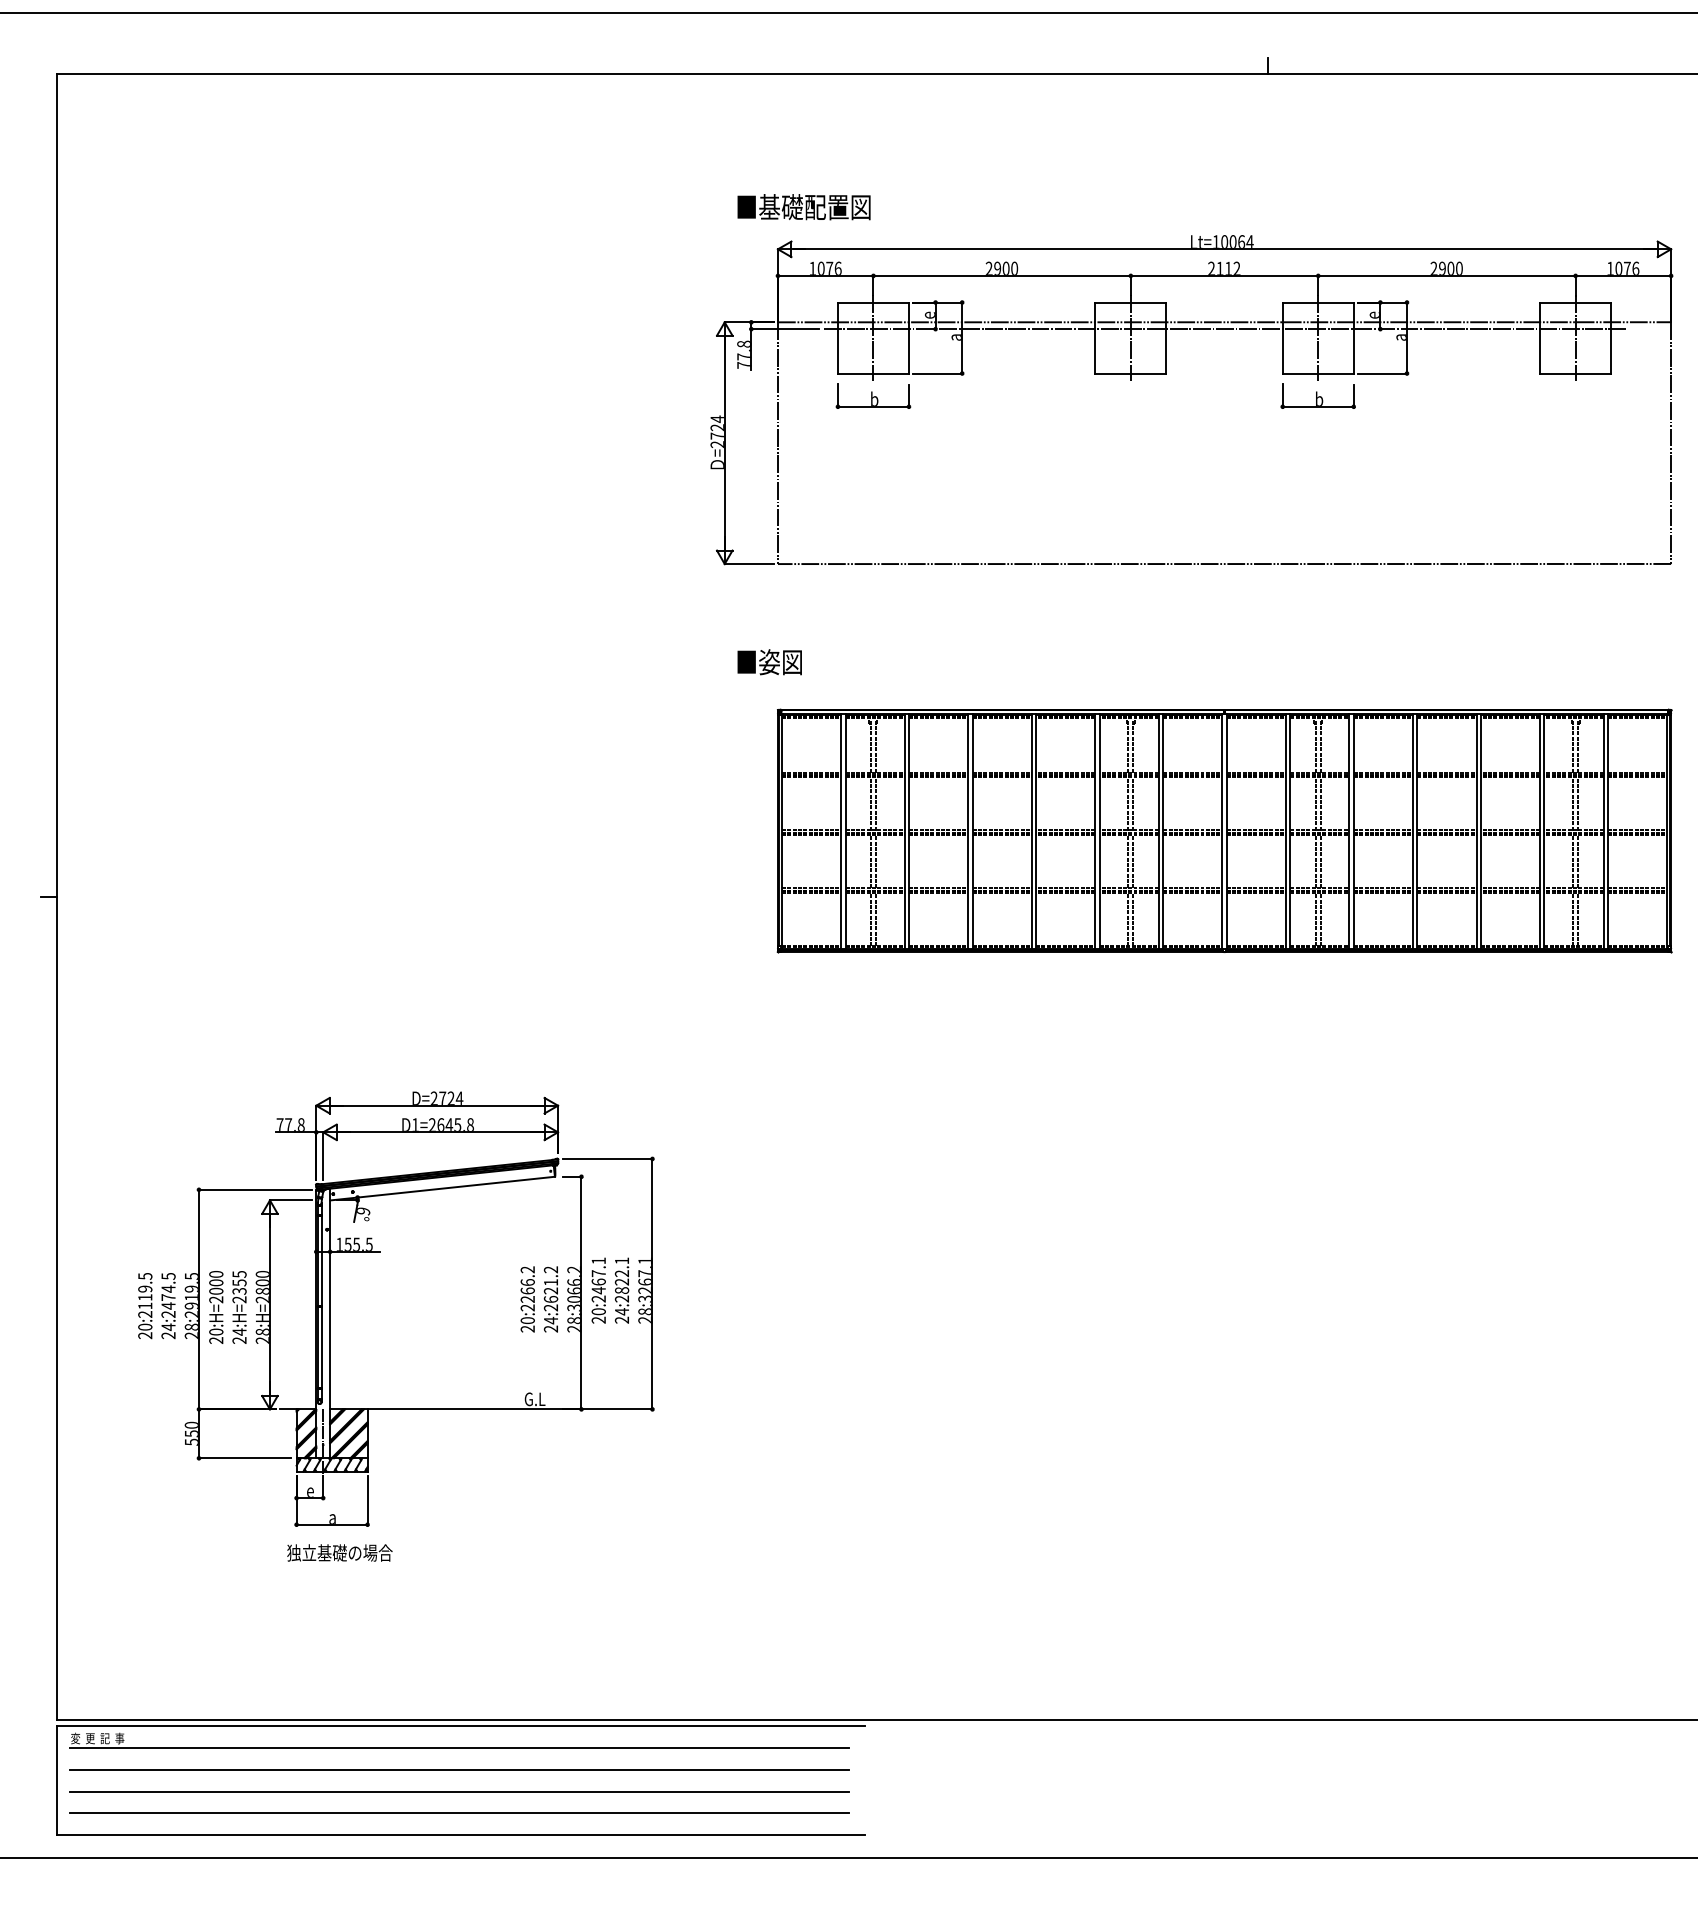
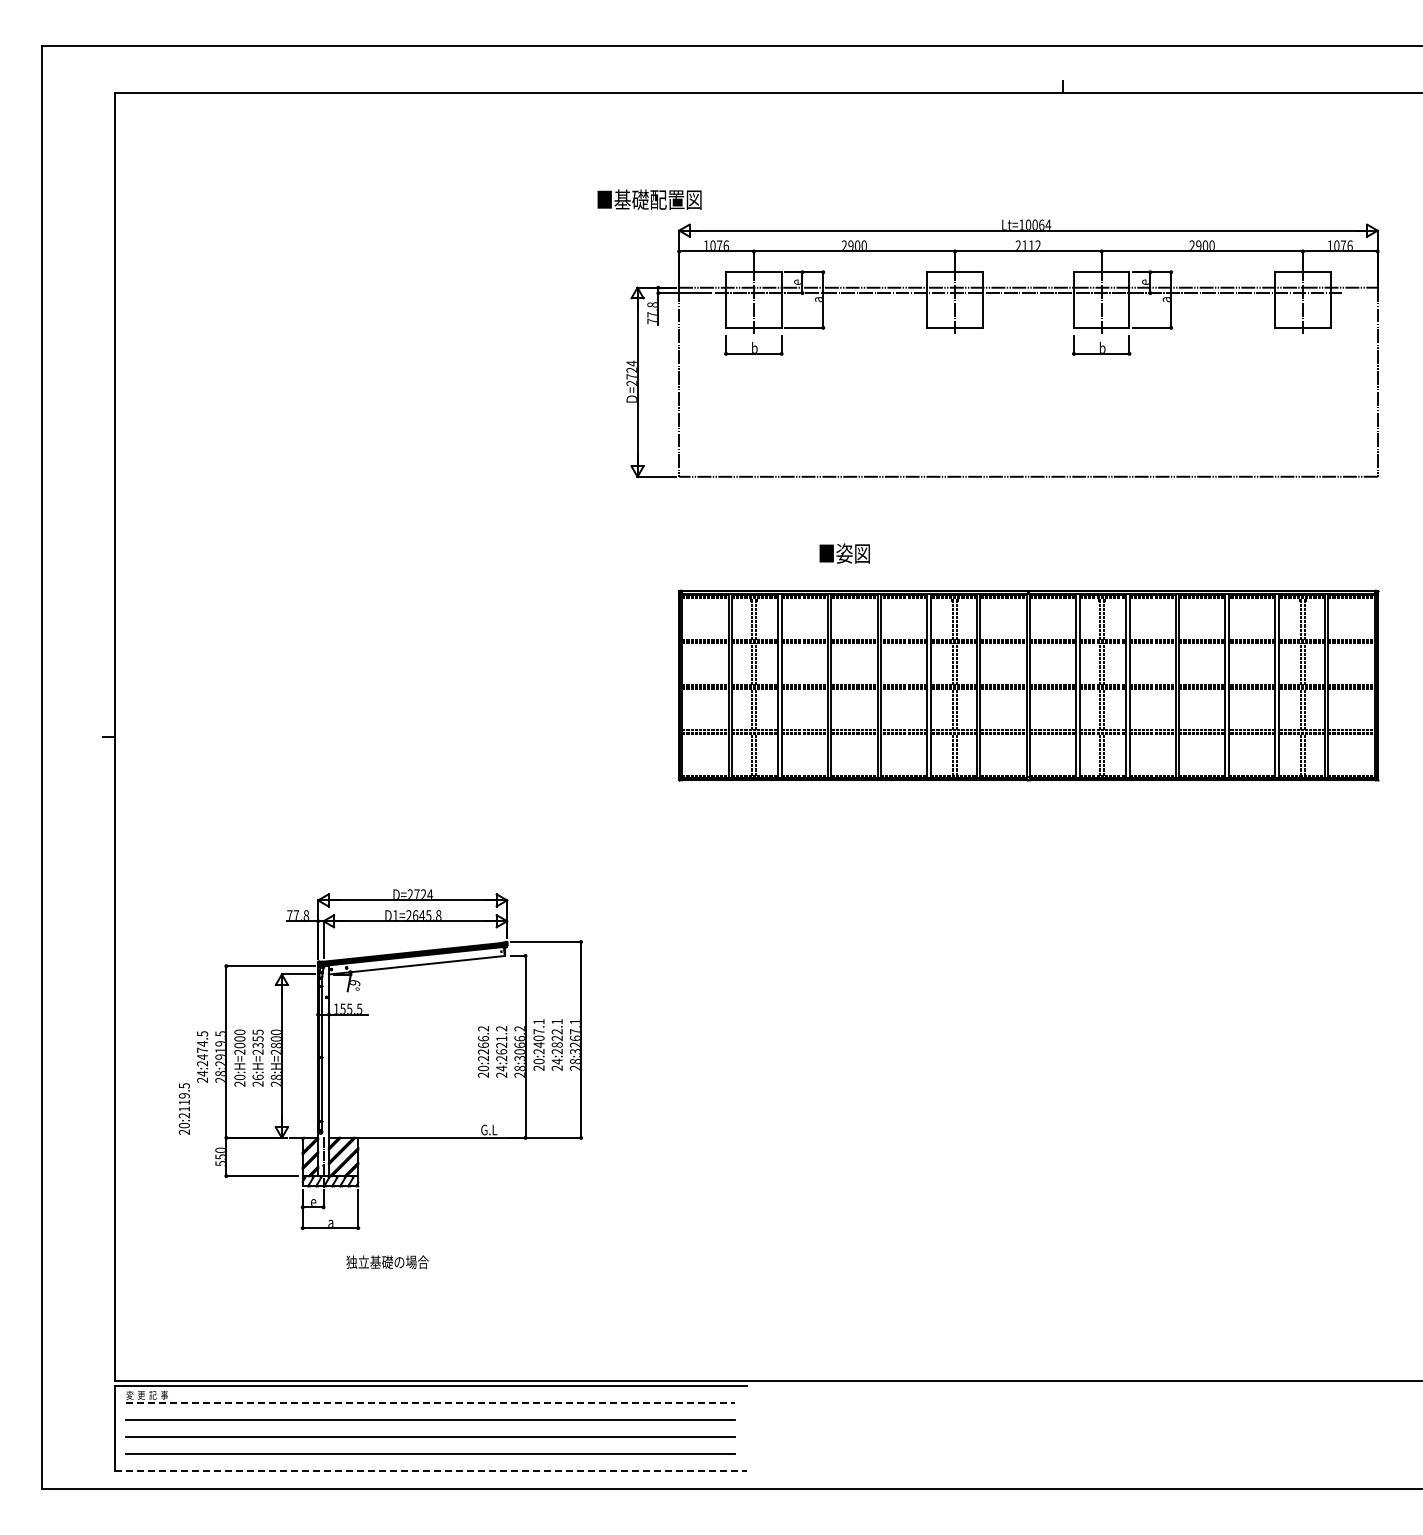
text: (803, 206) -> (649, 199), moved
text: (769, 662) -> (844, 553), moved
text: (598, 1280) -> (538, 1037), 20:2467.1 -> 20:2407.1
text: (144, 1305) -> (183, 1108), moved
text: (238, 1332) -> (257, 1077), 24:H=2355 -> 26:H=2355
text: (339, 1552) -> (387, 1261), moved
line: (459, 1747) -> (430, 1402), solid -> dashed
line: (461, 1834) -> (431, 1470), solid -> dashed

